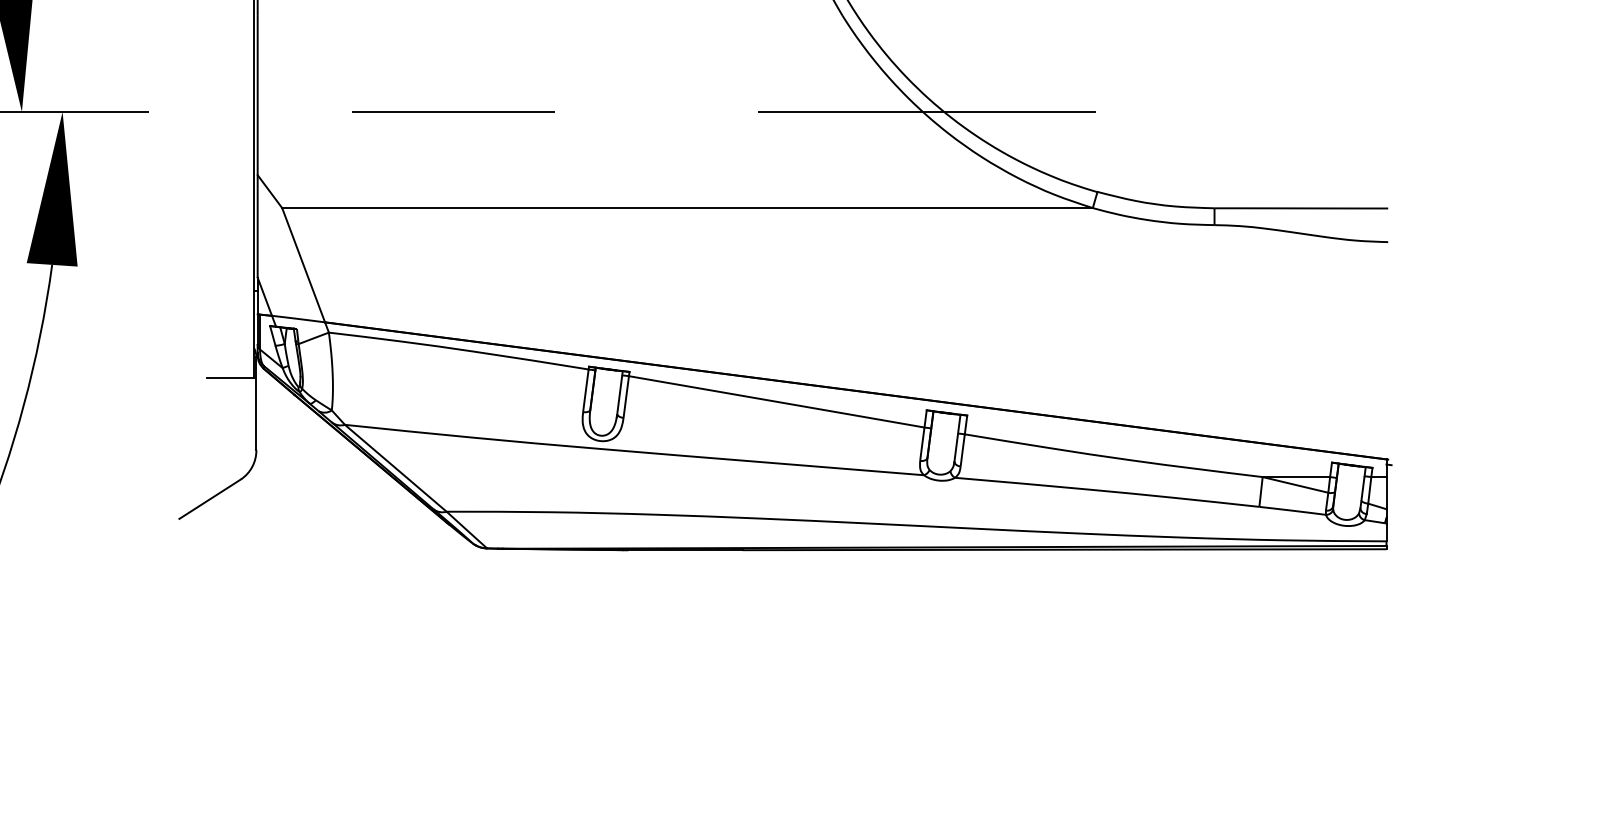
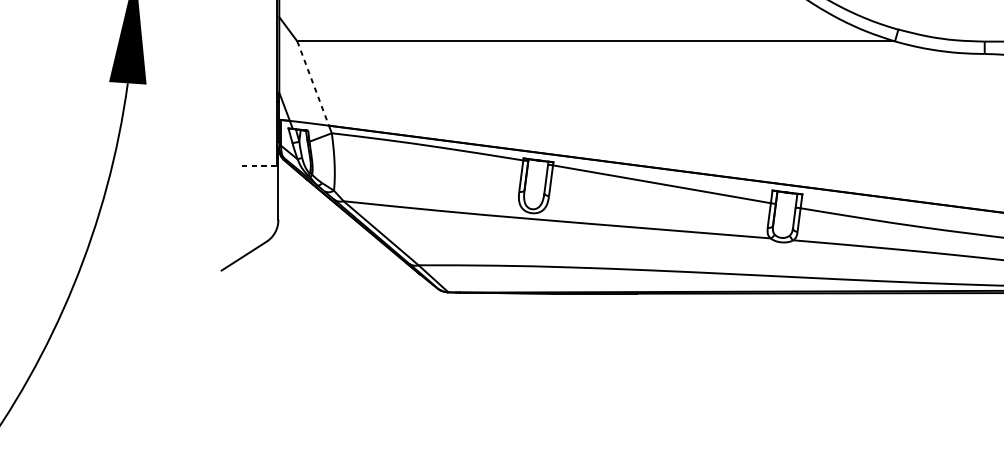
line: (303, 265) -> (313, 83), solid -> dashed
line: (230, 377) -> (259, 166), solid -> dashed

